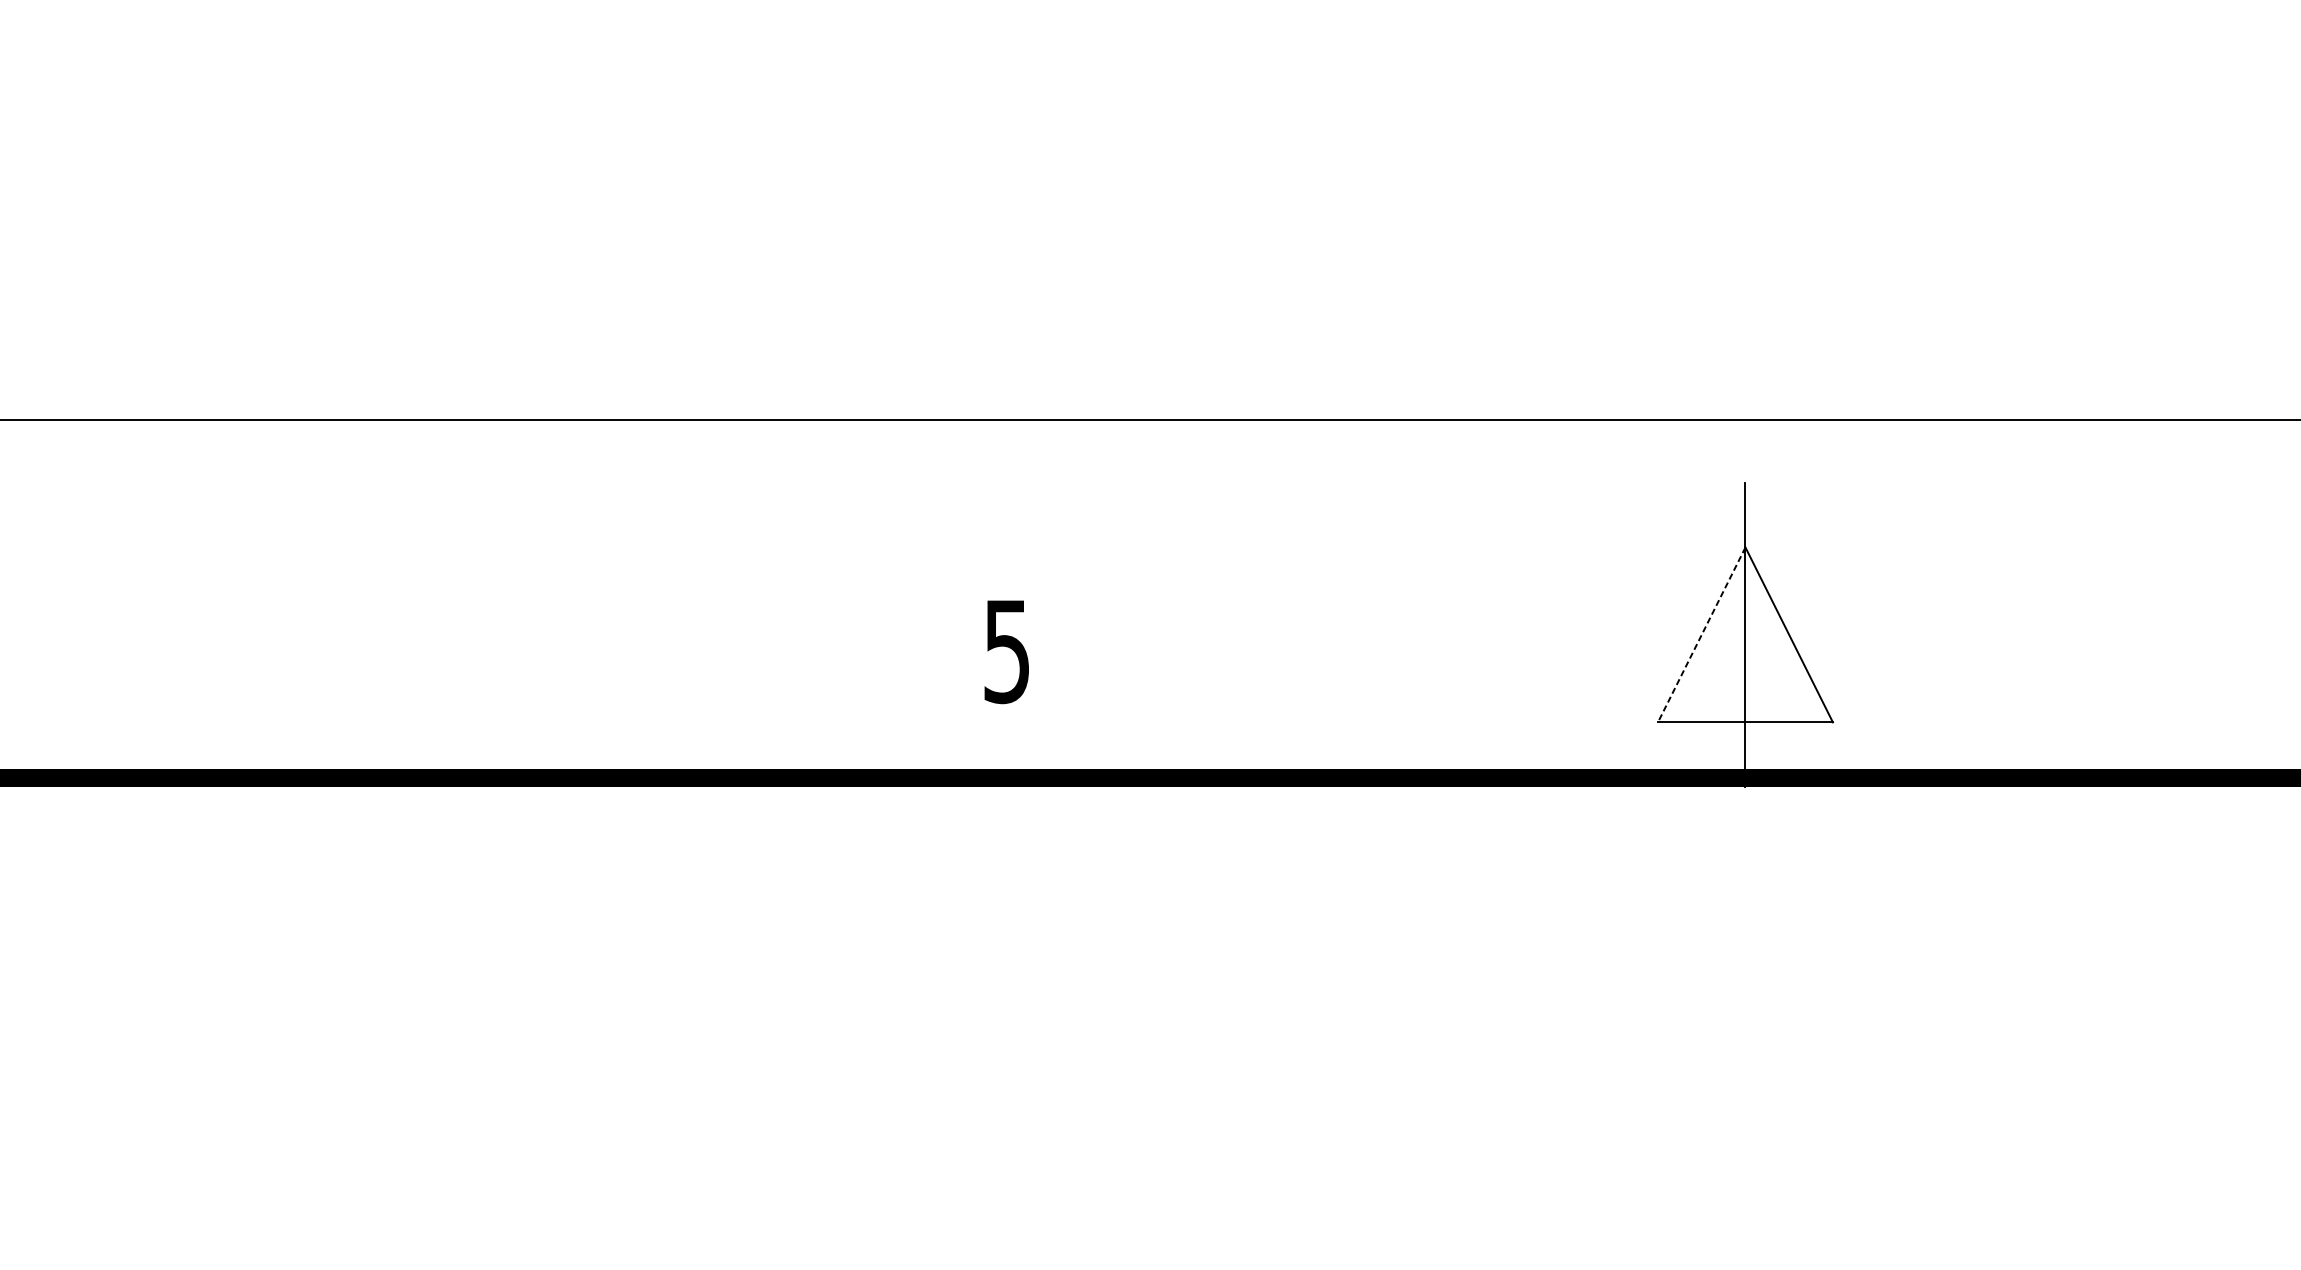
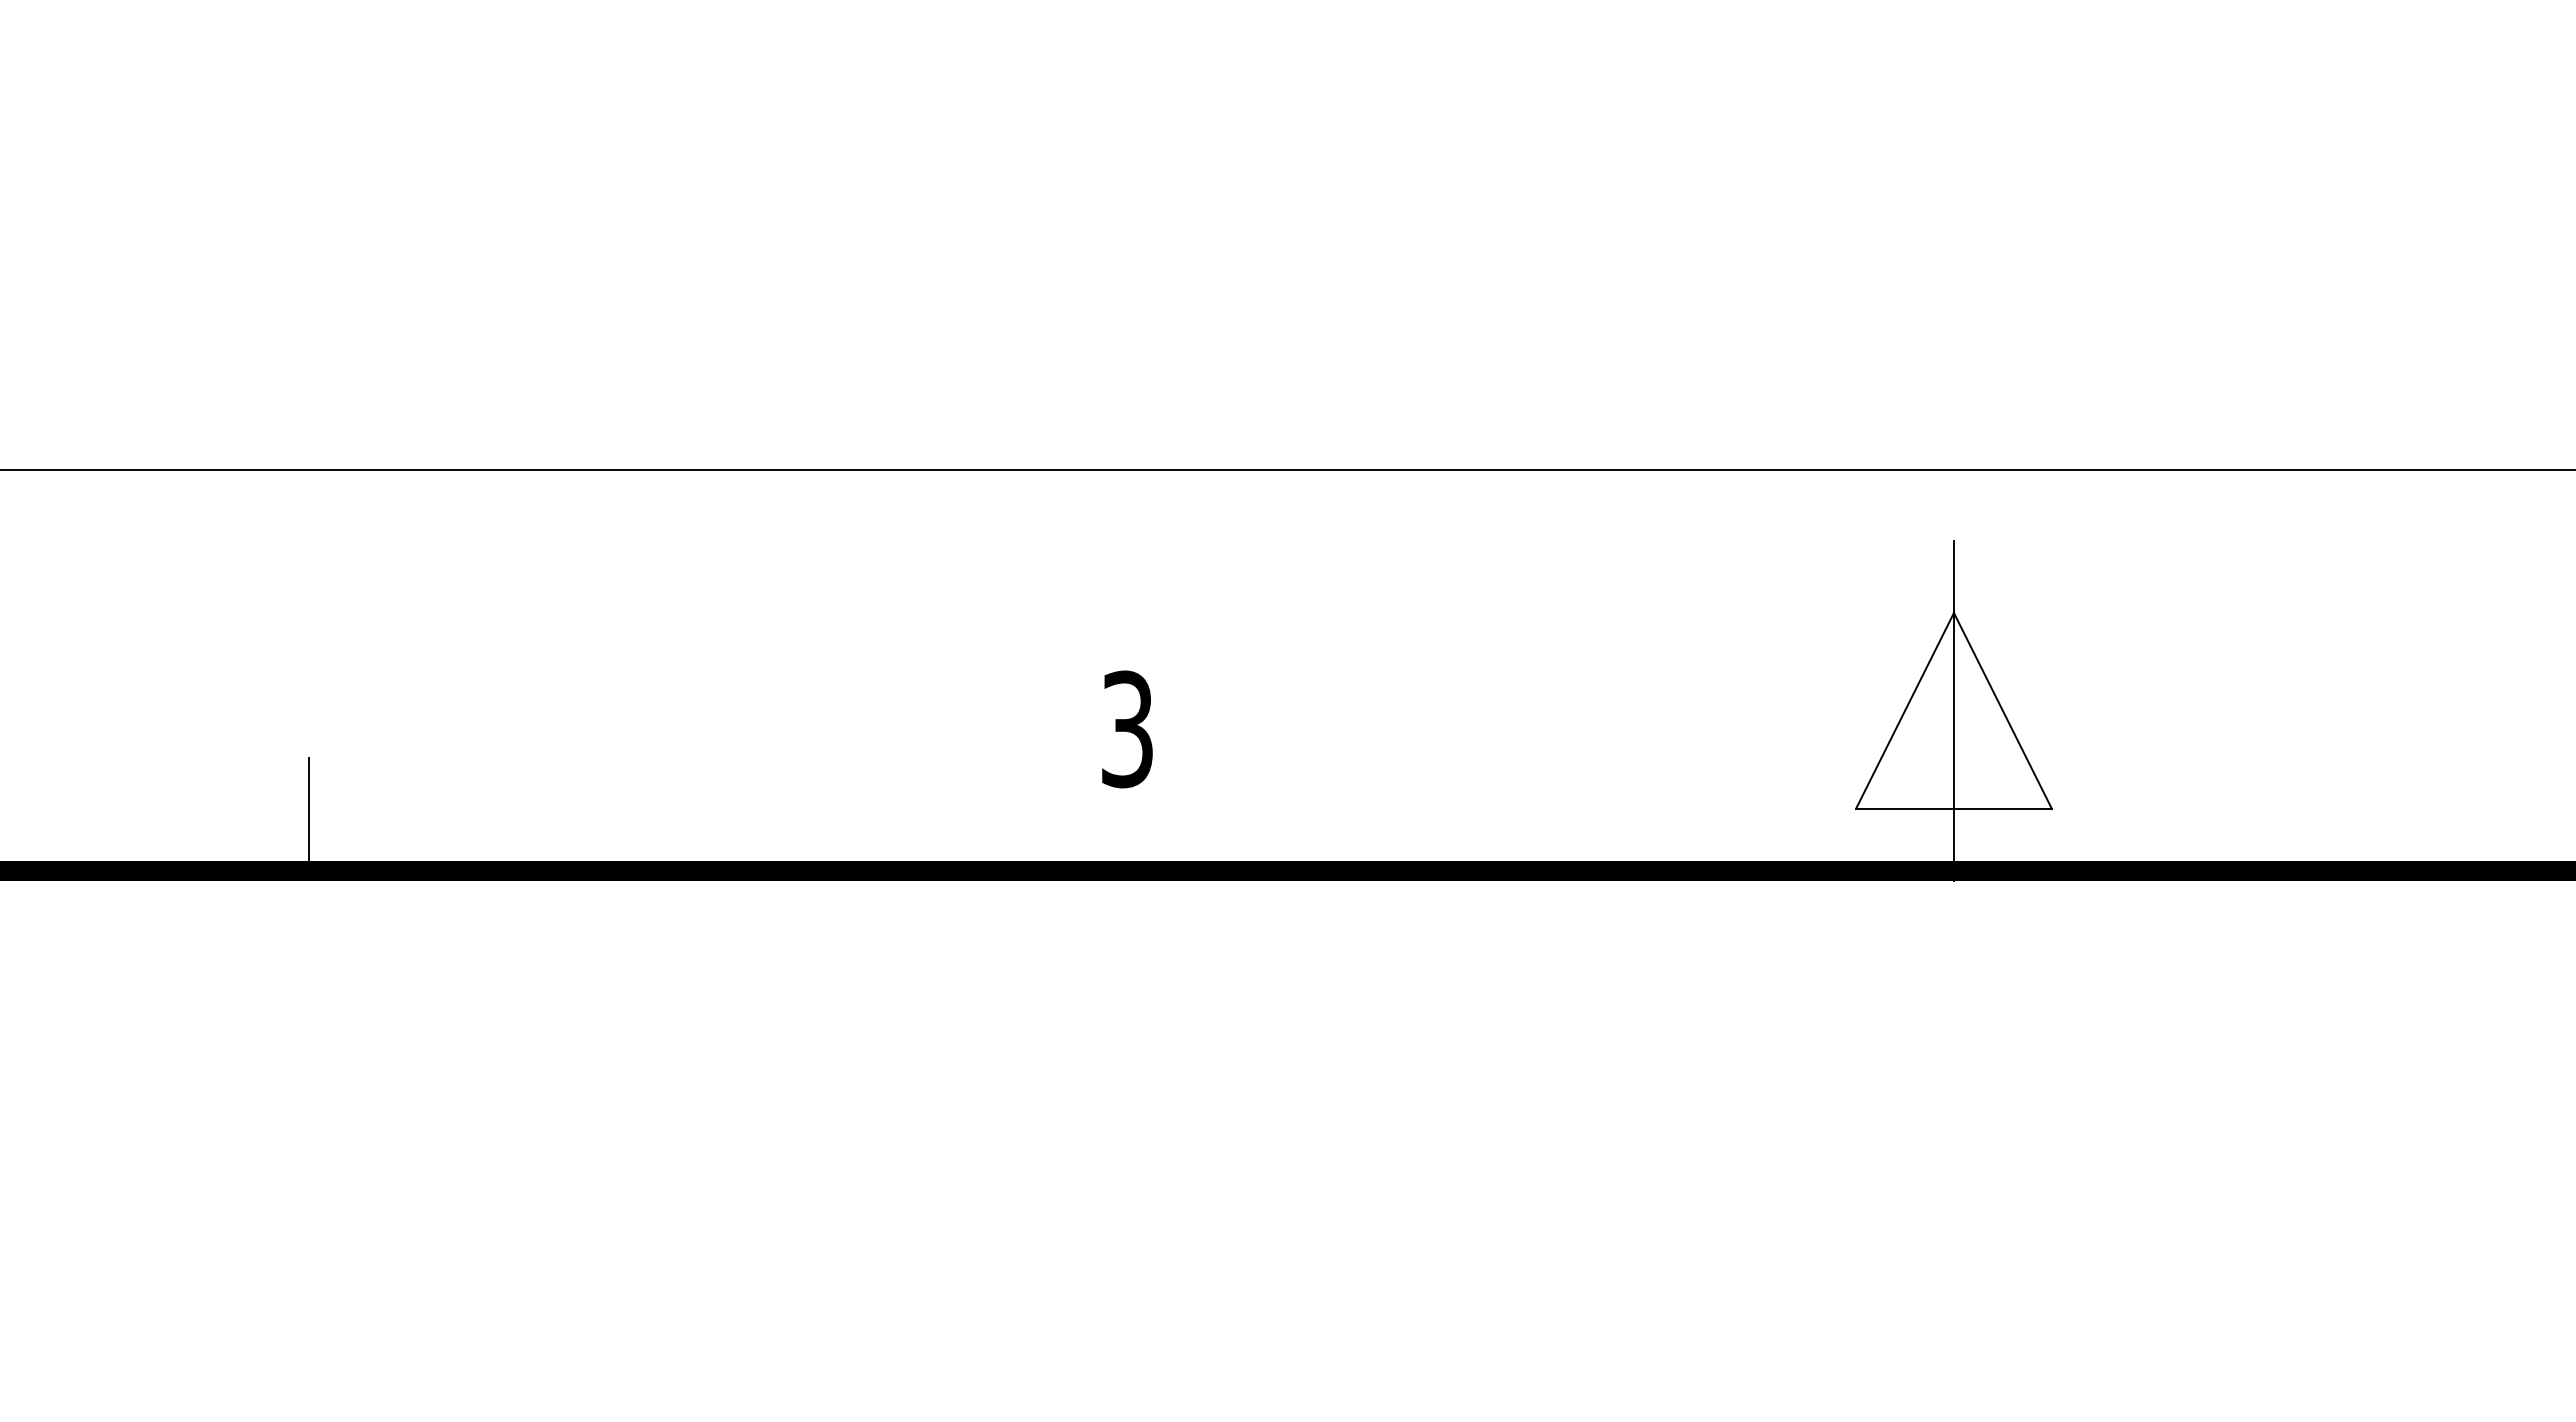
line: (1701, 635) -> (1904, 711), dashed -> solid
text: (1007, 650) -> (1127, 728), 5 -> 3
line: (275, 727) -> (308, 814), added

